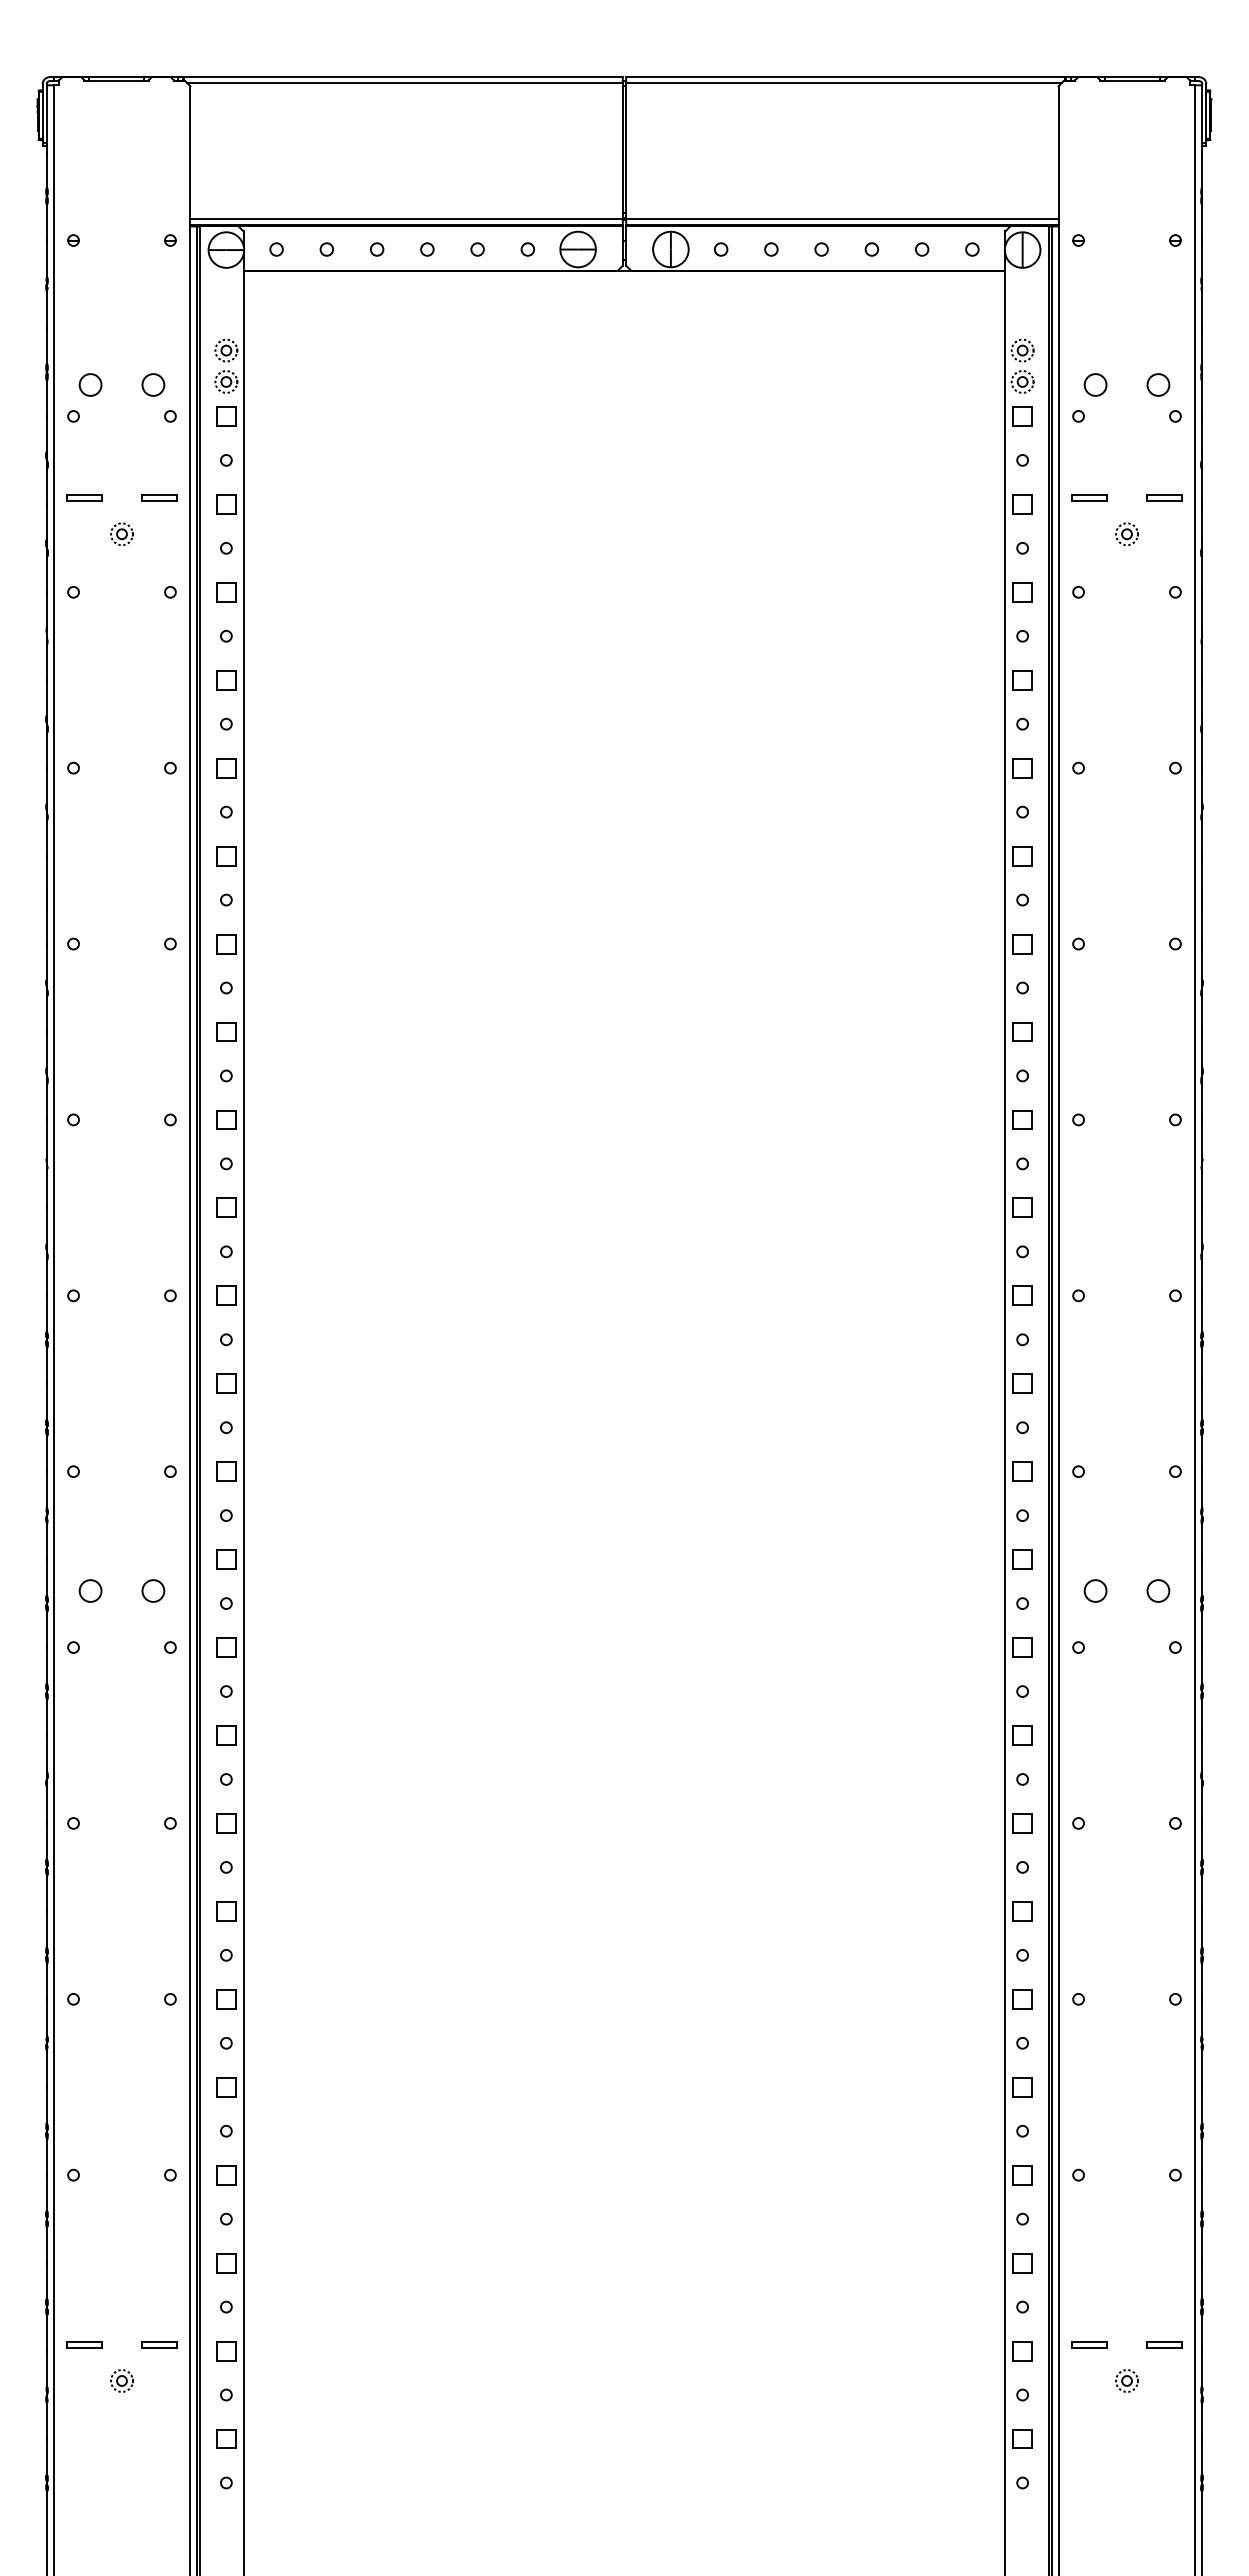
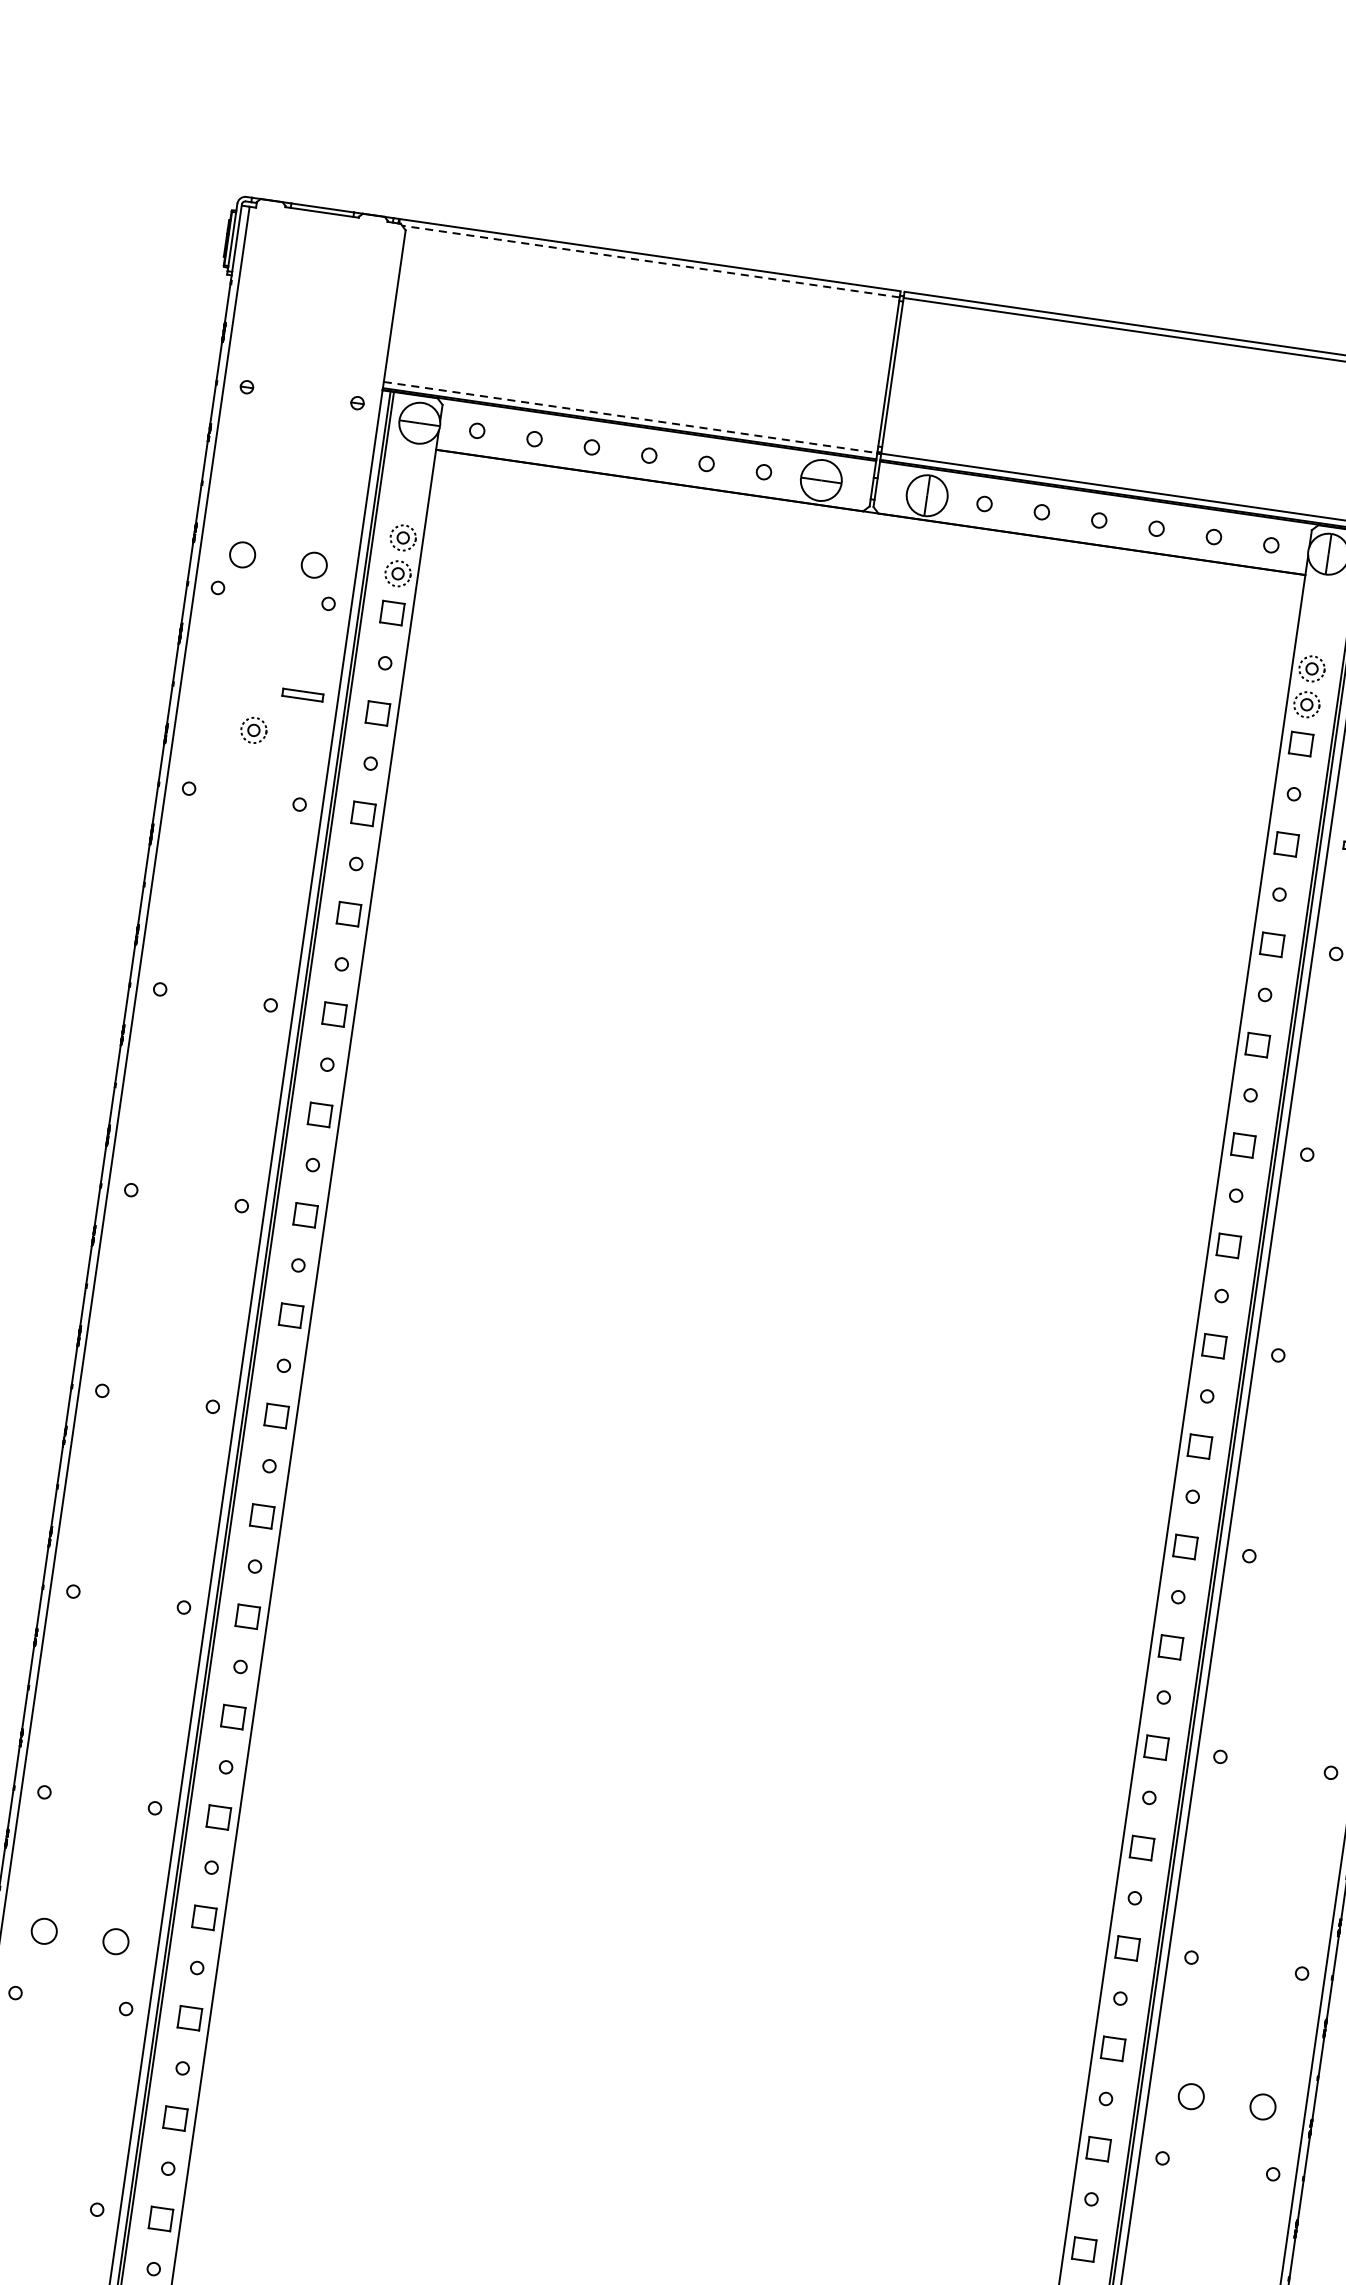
line: (404, 82) -> (650, 261), solid -> dashed
line: (407, 219) -> (631, 418), solid -> dashed
part: (84, 497) -> (217, 682), removed

